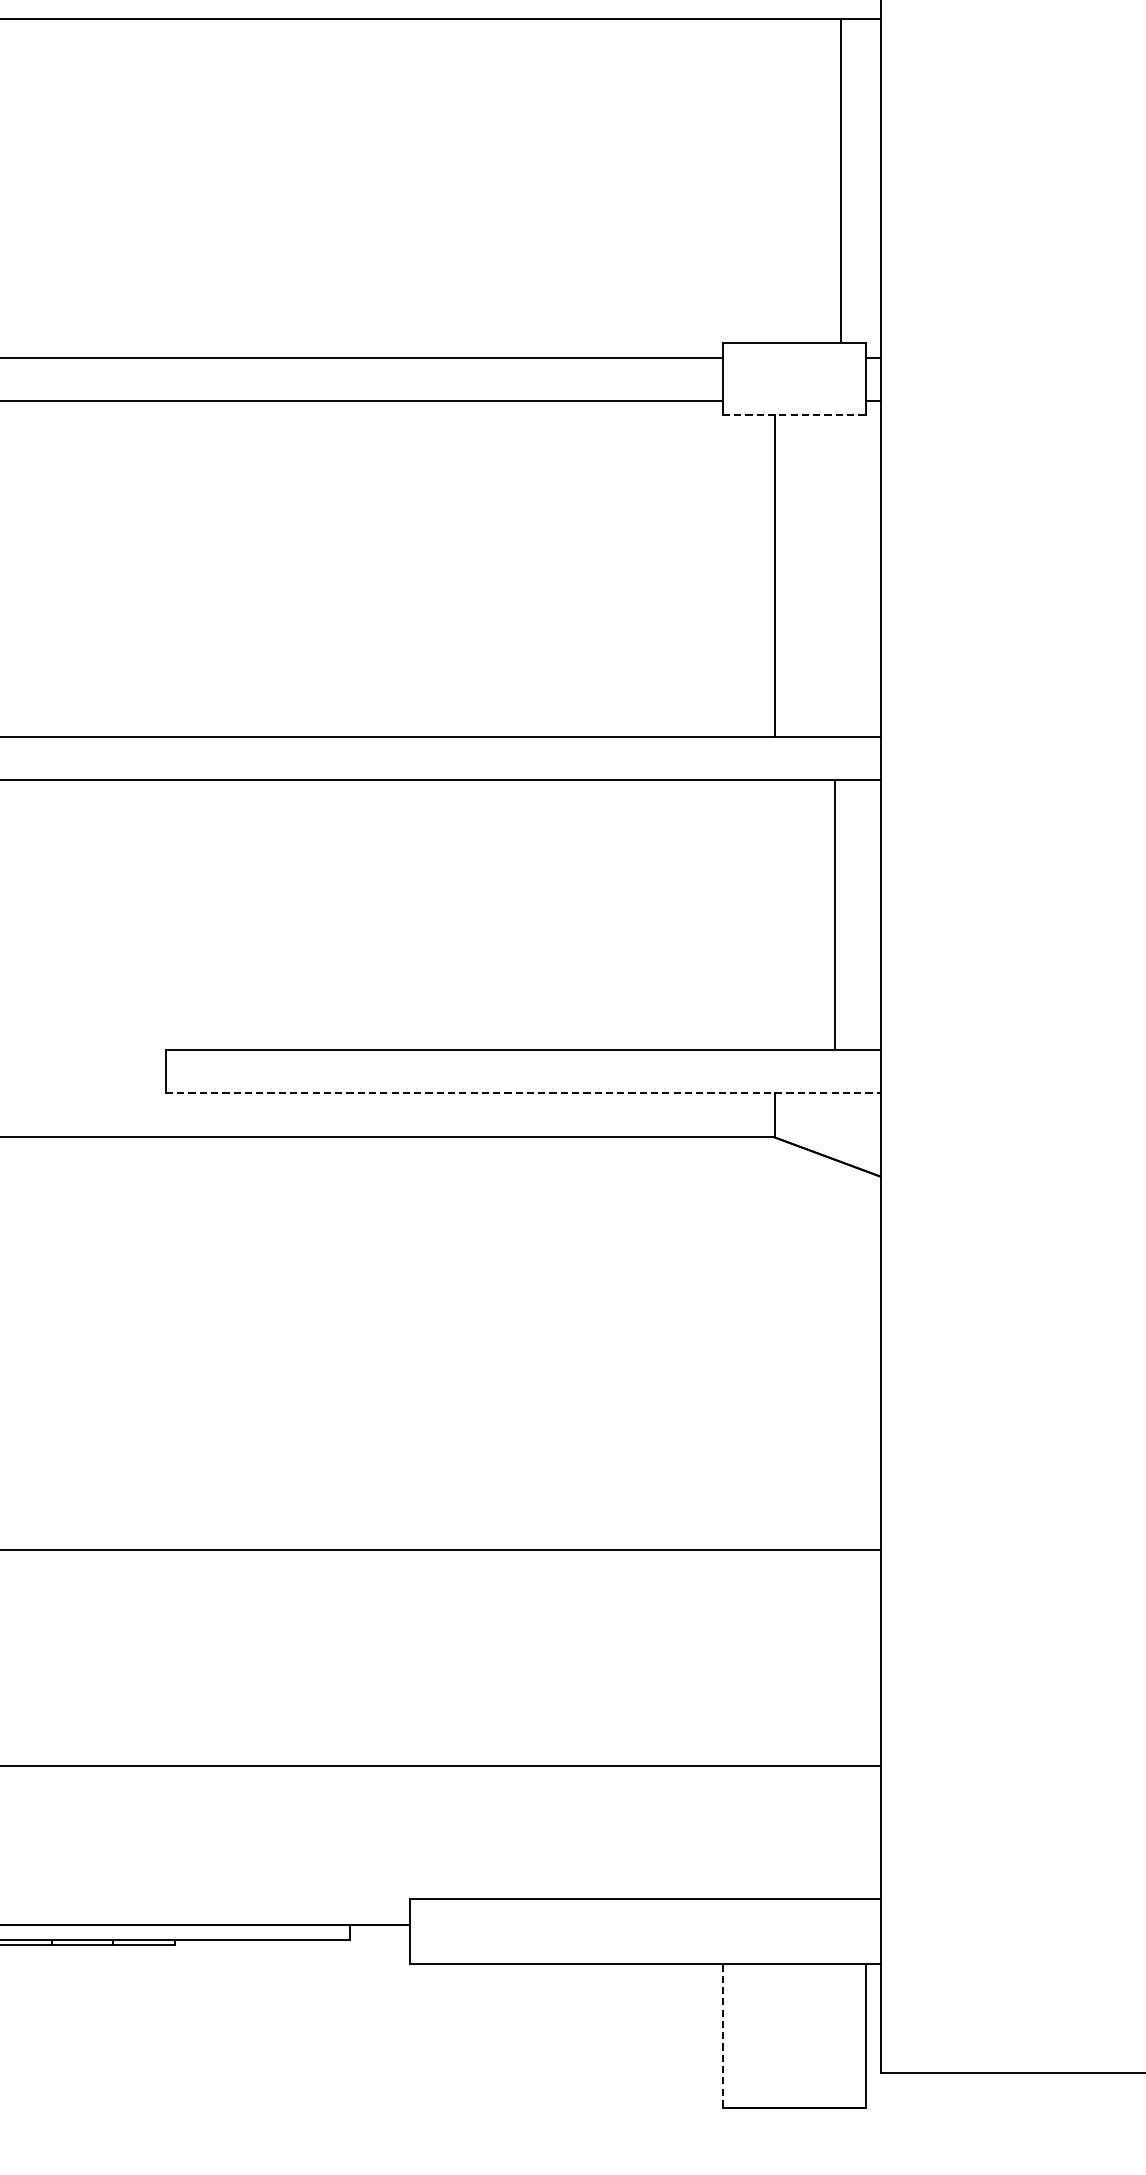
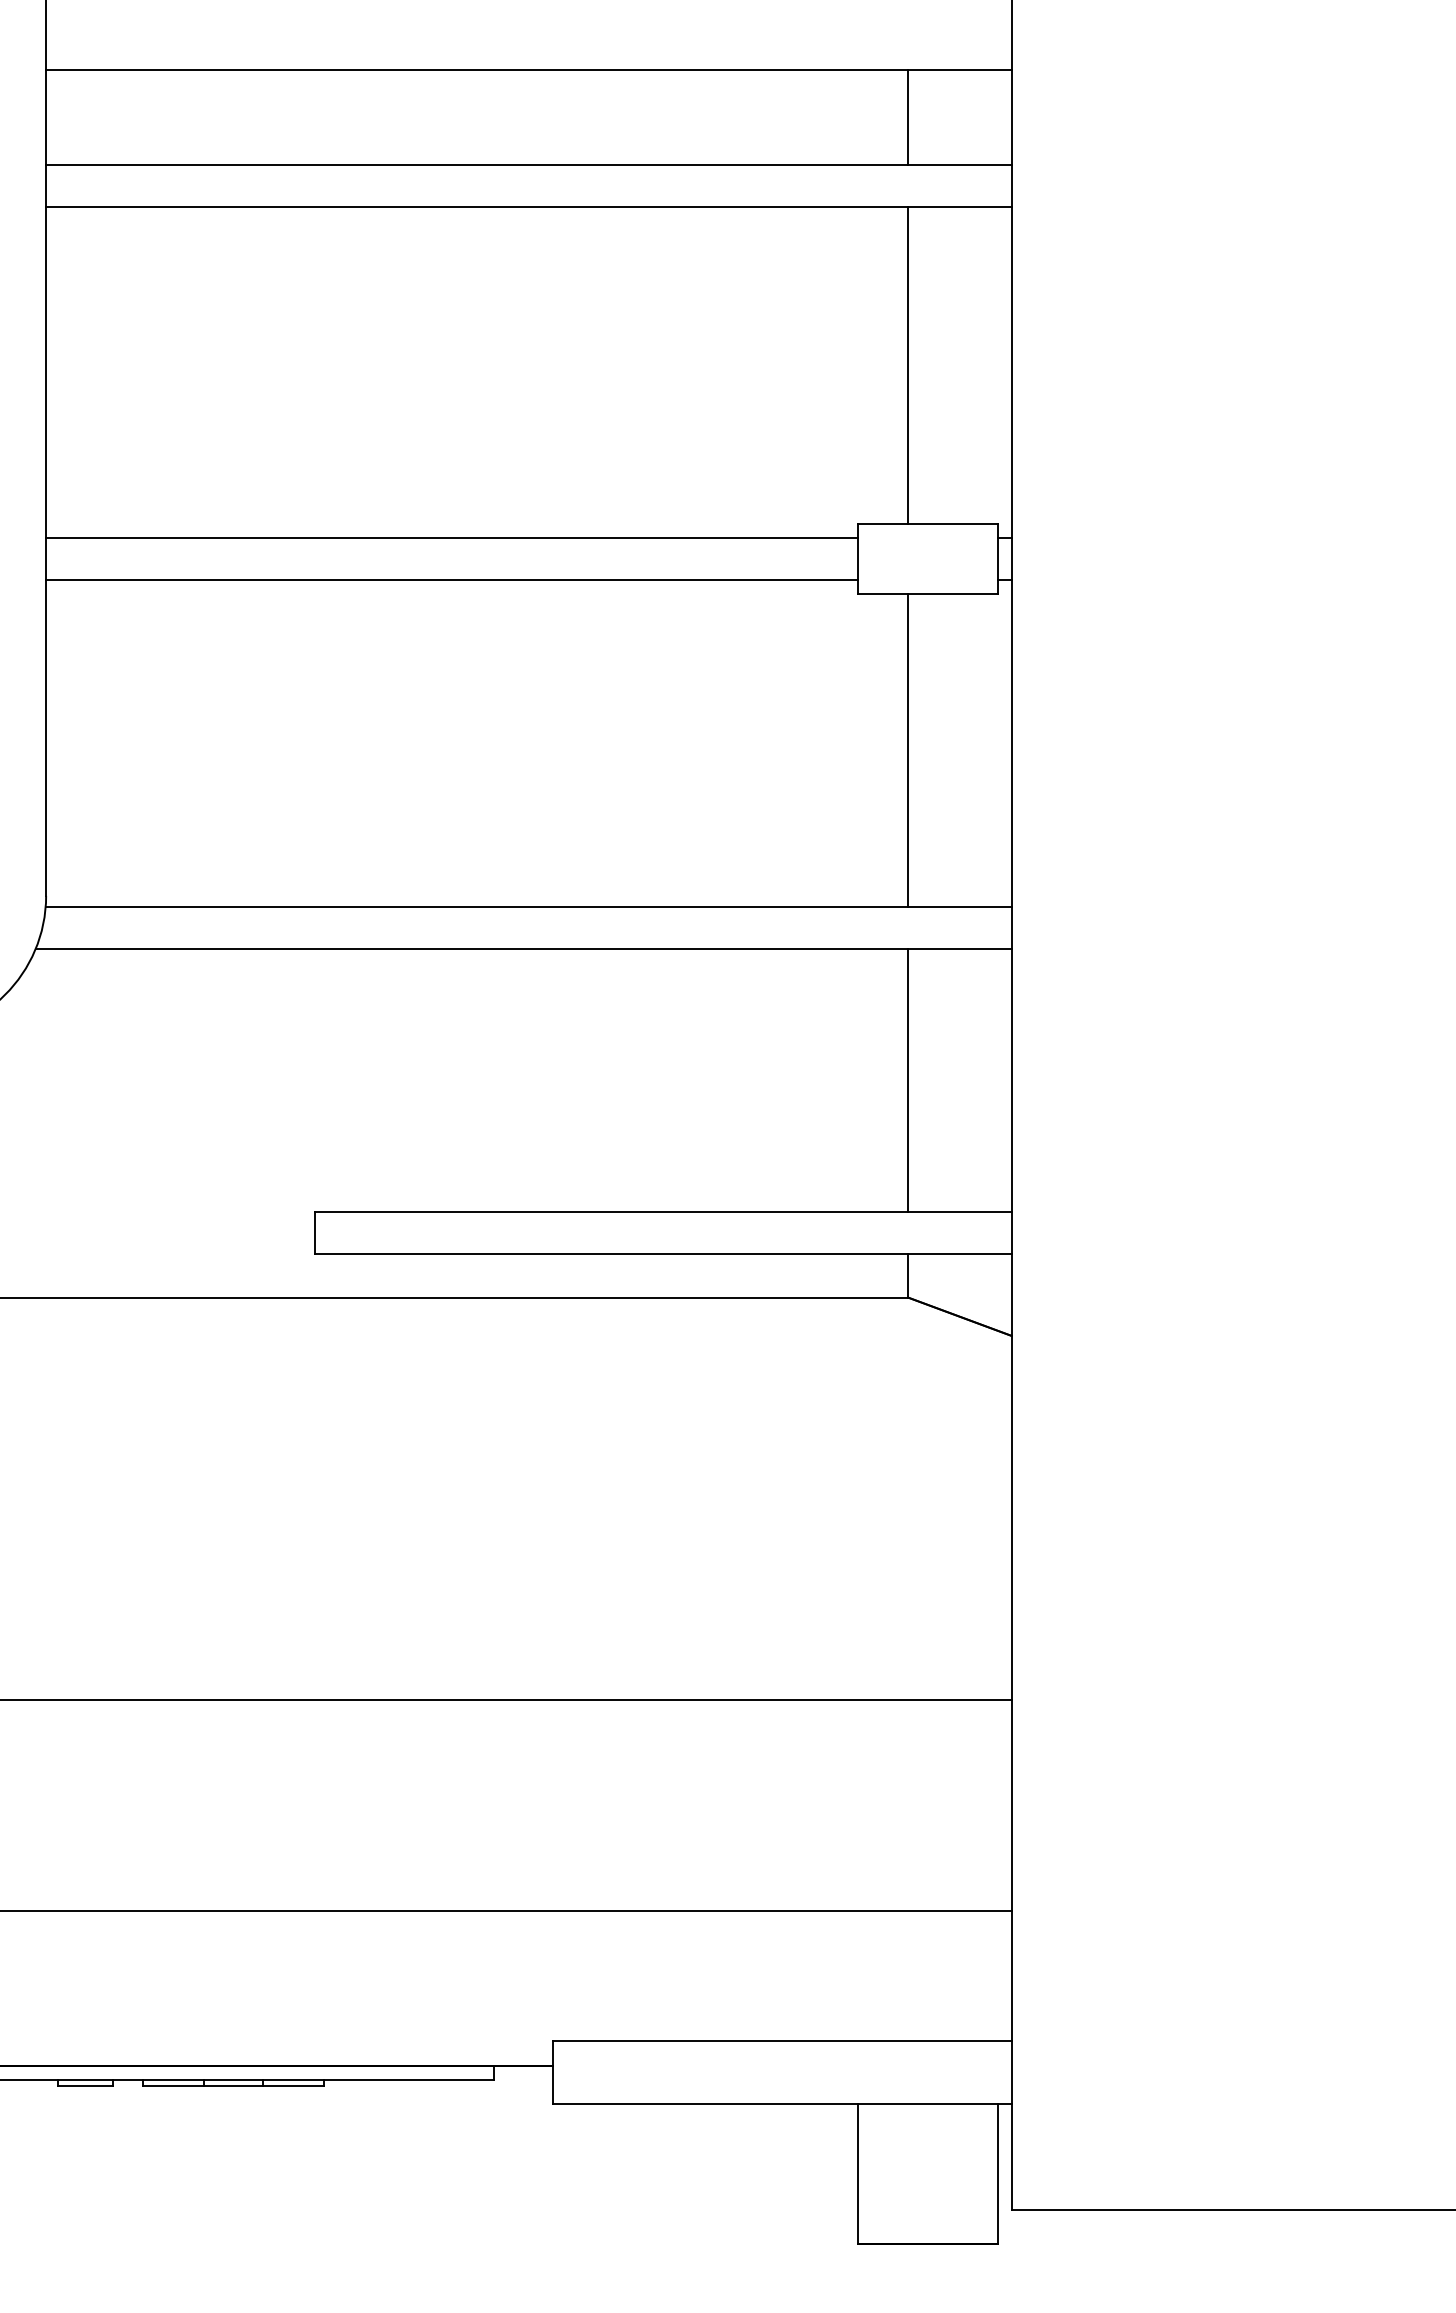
line: (841, 181) -> (908, 365), moved
line: (794, 415) -> (927, 593), dashed -> solid
line: (835, 914) -> (908, 1080), moved
line: (523, 1093) -> (663, 1254), dashed -> solid
line: (722, 2035) -> (857, 2173), dashed -> solid

